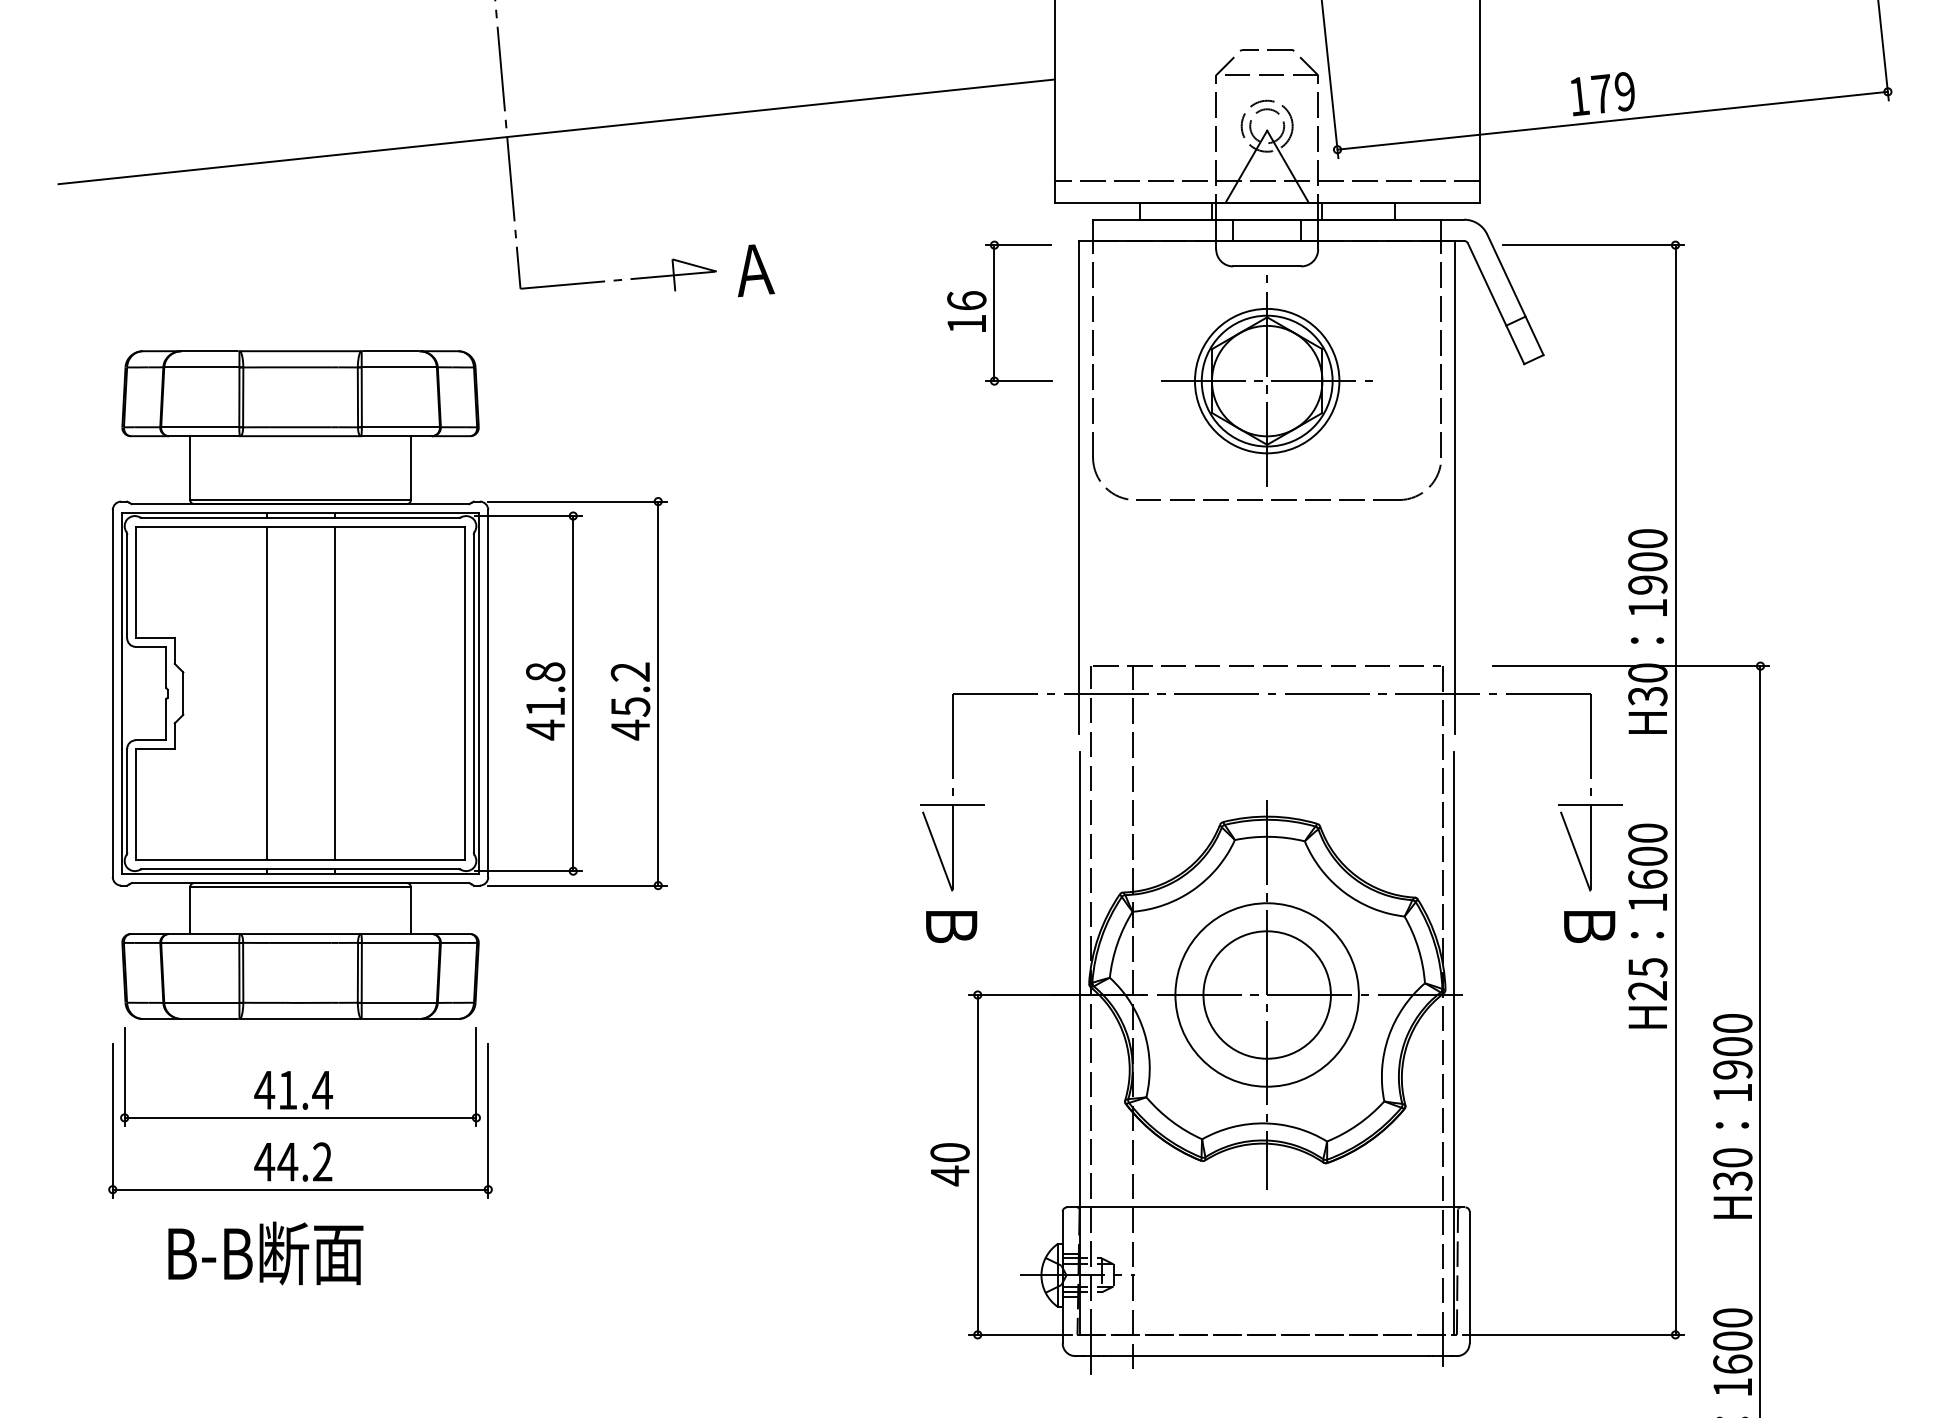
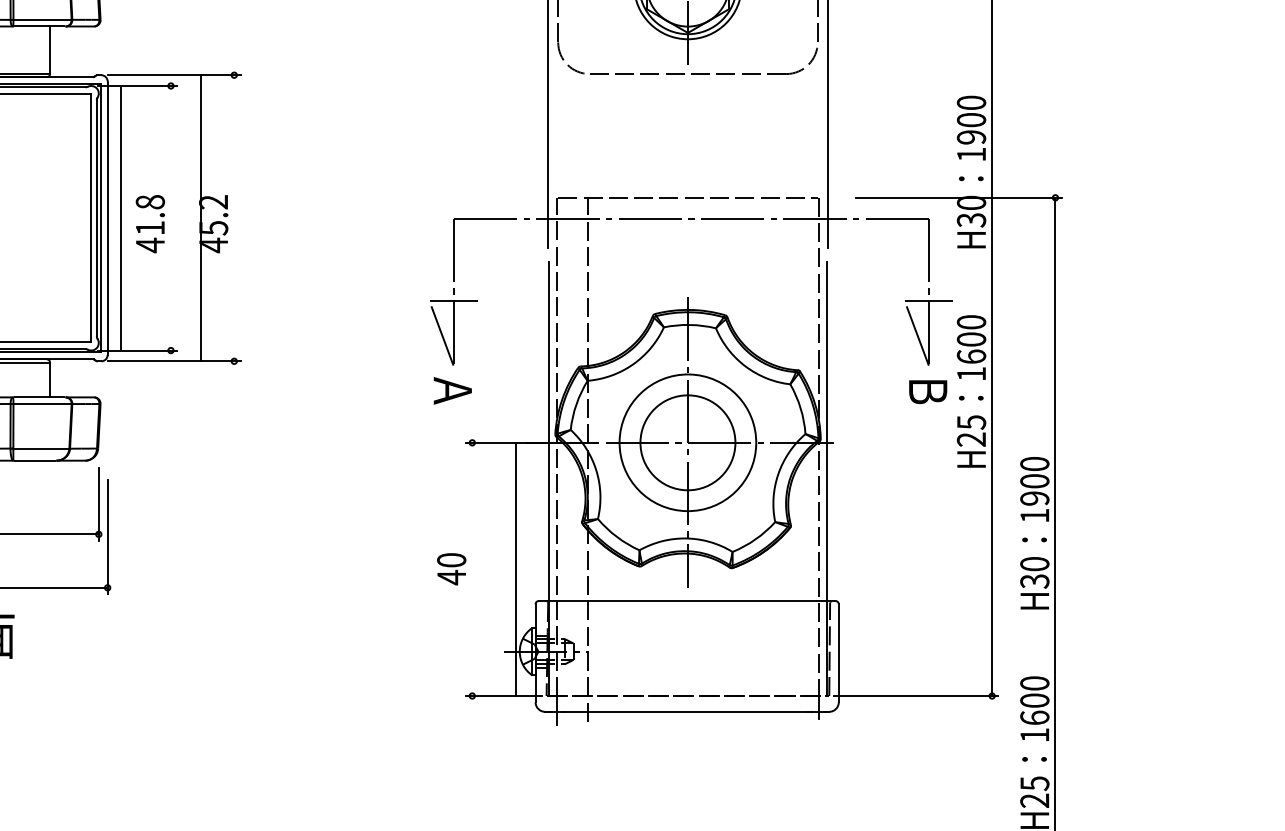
line: (573, 693) -> (121, 218), moved
line: (658, 693) -> (200, 218), moved
text: (951, 924) -> (452, 390), Ｂ -> Ａ
line: (977, 1164) -> (515, 569), moved

